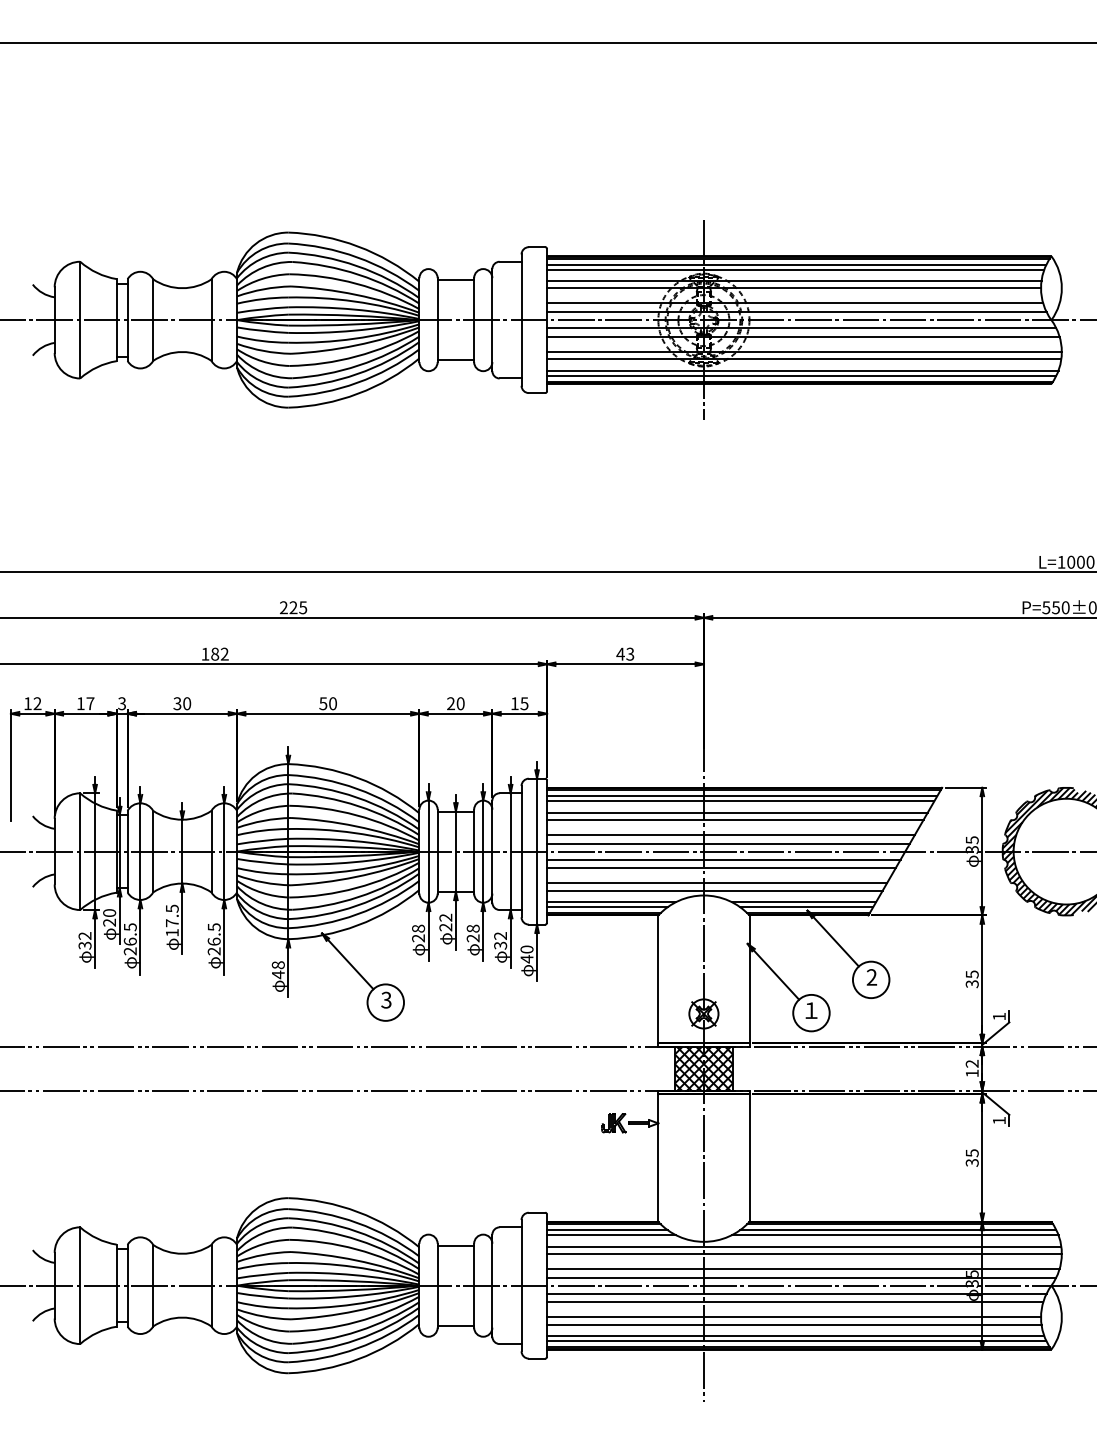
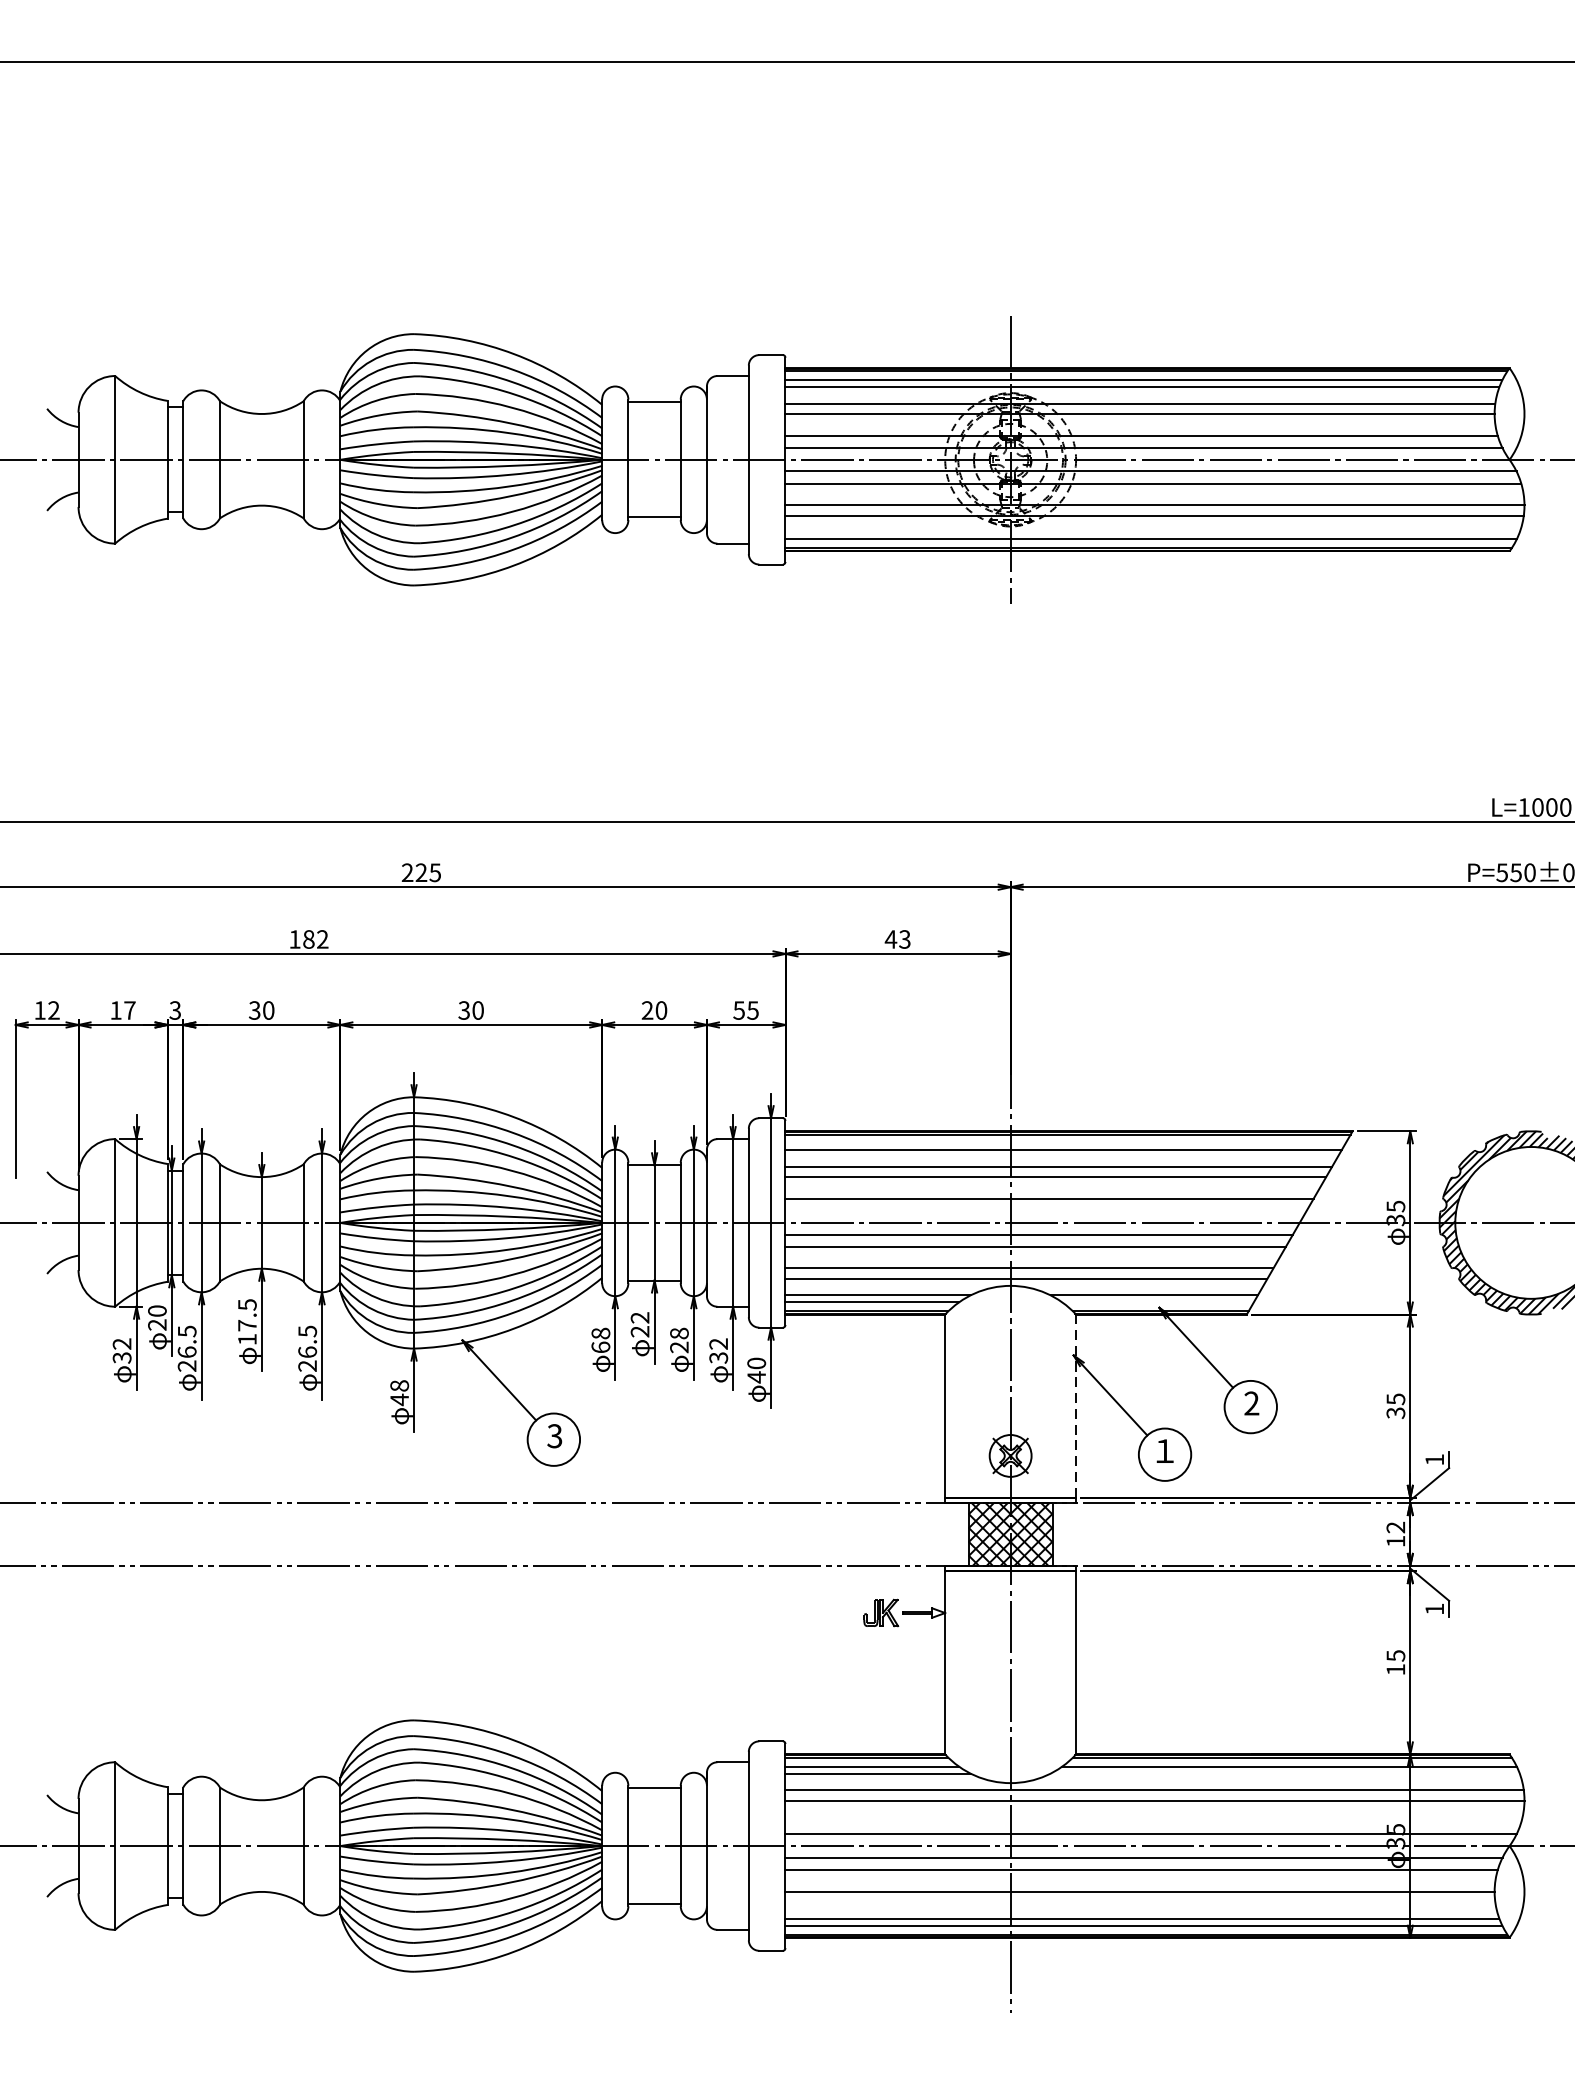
line: (802, 370) -> (1152, 532), removed
text: (323, 703) -> (464, 1010), 50 -> 30
text: (514, 703) -> (738, 1010), 15 -> 55
line: (742, 796) -> (1066, 1143), removed
line: (728, 843) -> (1045, 1211), removed
line: (806, 907) -> (1157, 1303), removed
text: (418, 938) -> (600, 1347), 28 -> 68
line: (749, 979) -> (1076, 1406), solid -> dashed
text: (971, 1162) -> (1394, 1669), 35 -> 15
line: (894, 1235) -> (1284, 1774), removed
line: (803, 1268) -> (1153, 1821), removed
line: (794, 1324) -> (1140, 1901), removed

